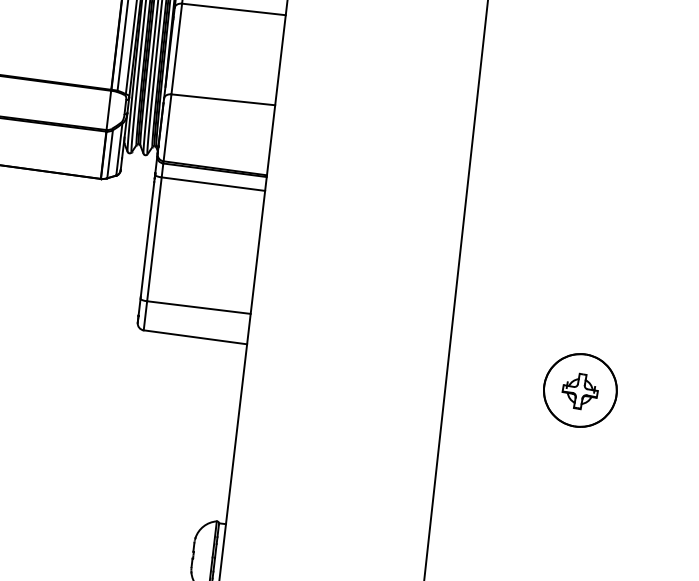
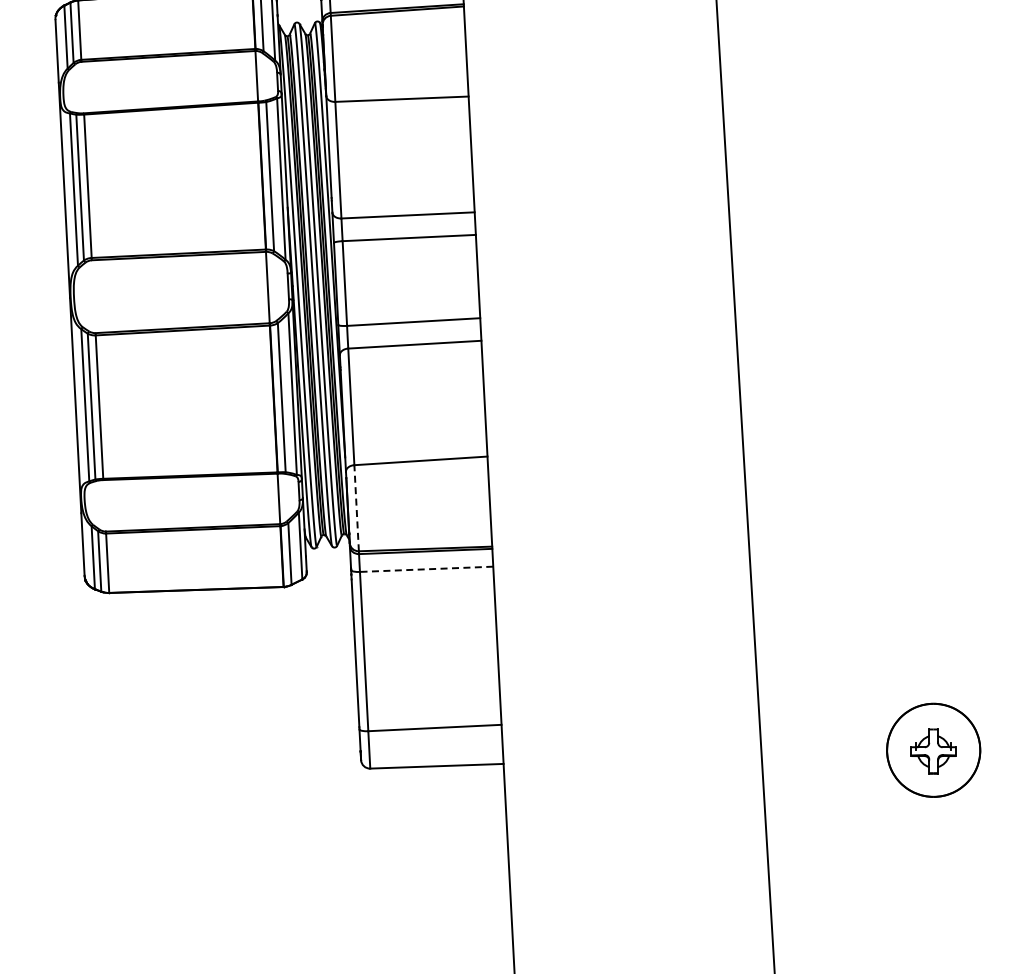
line: (167, 127) -> (356, 507), solid -> dashed
line: (213, 184) -> (426, 569), solid -> dashed

